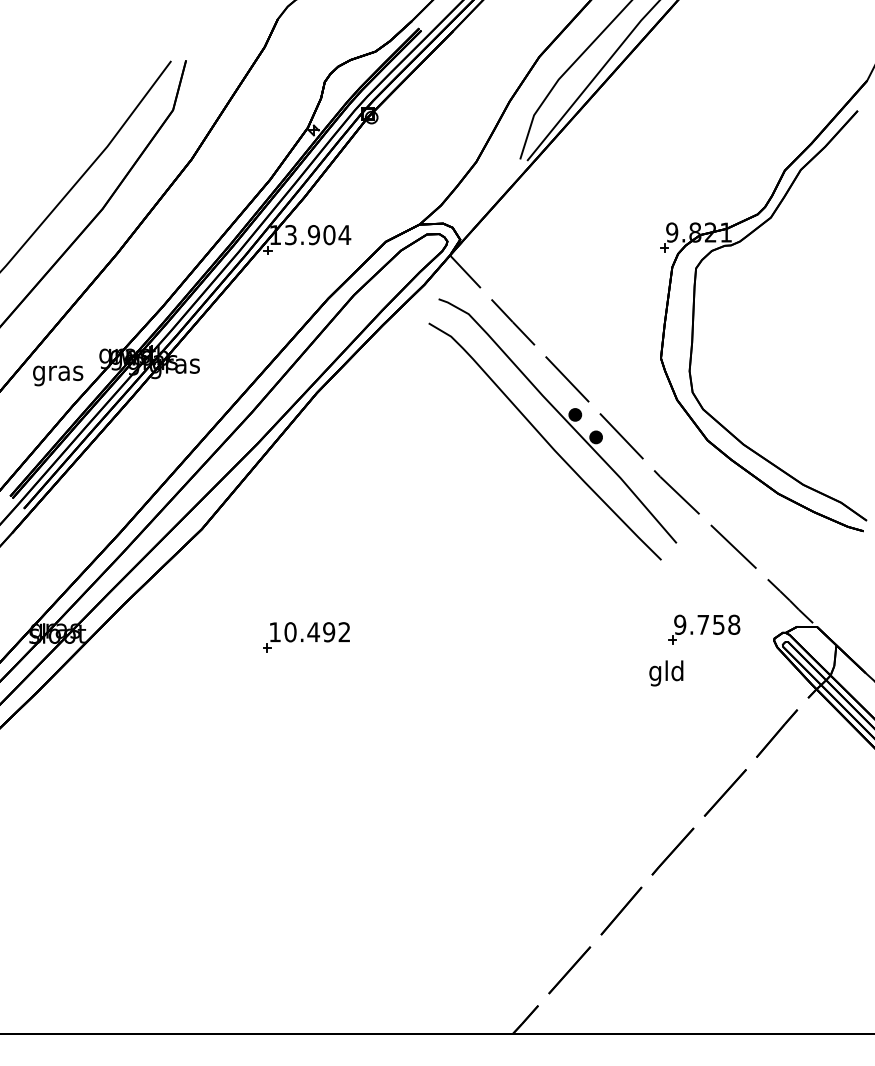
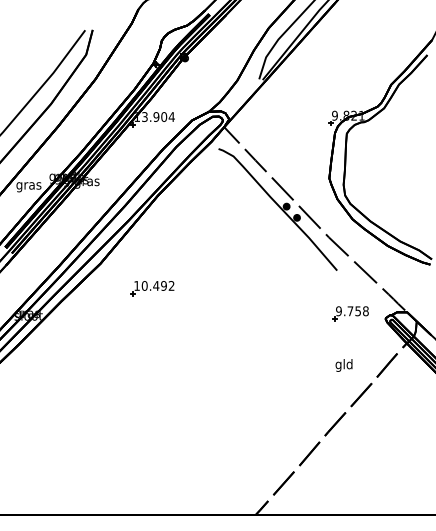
curve: (544, 440) -> (271, 219), removed
part: (306, 637) -> (152, 288), moved
text: (665, 673) -> (343, 365), moved

